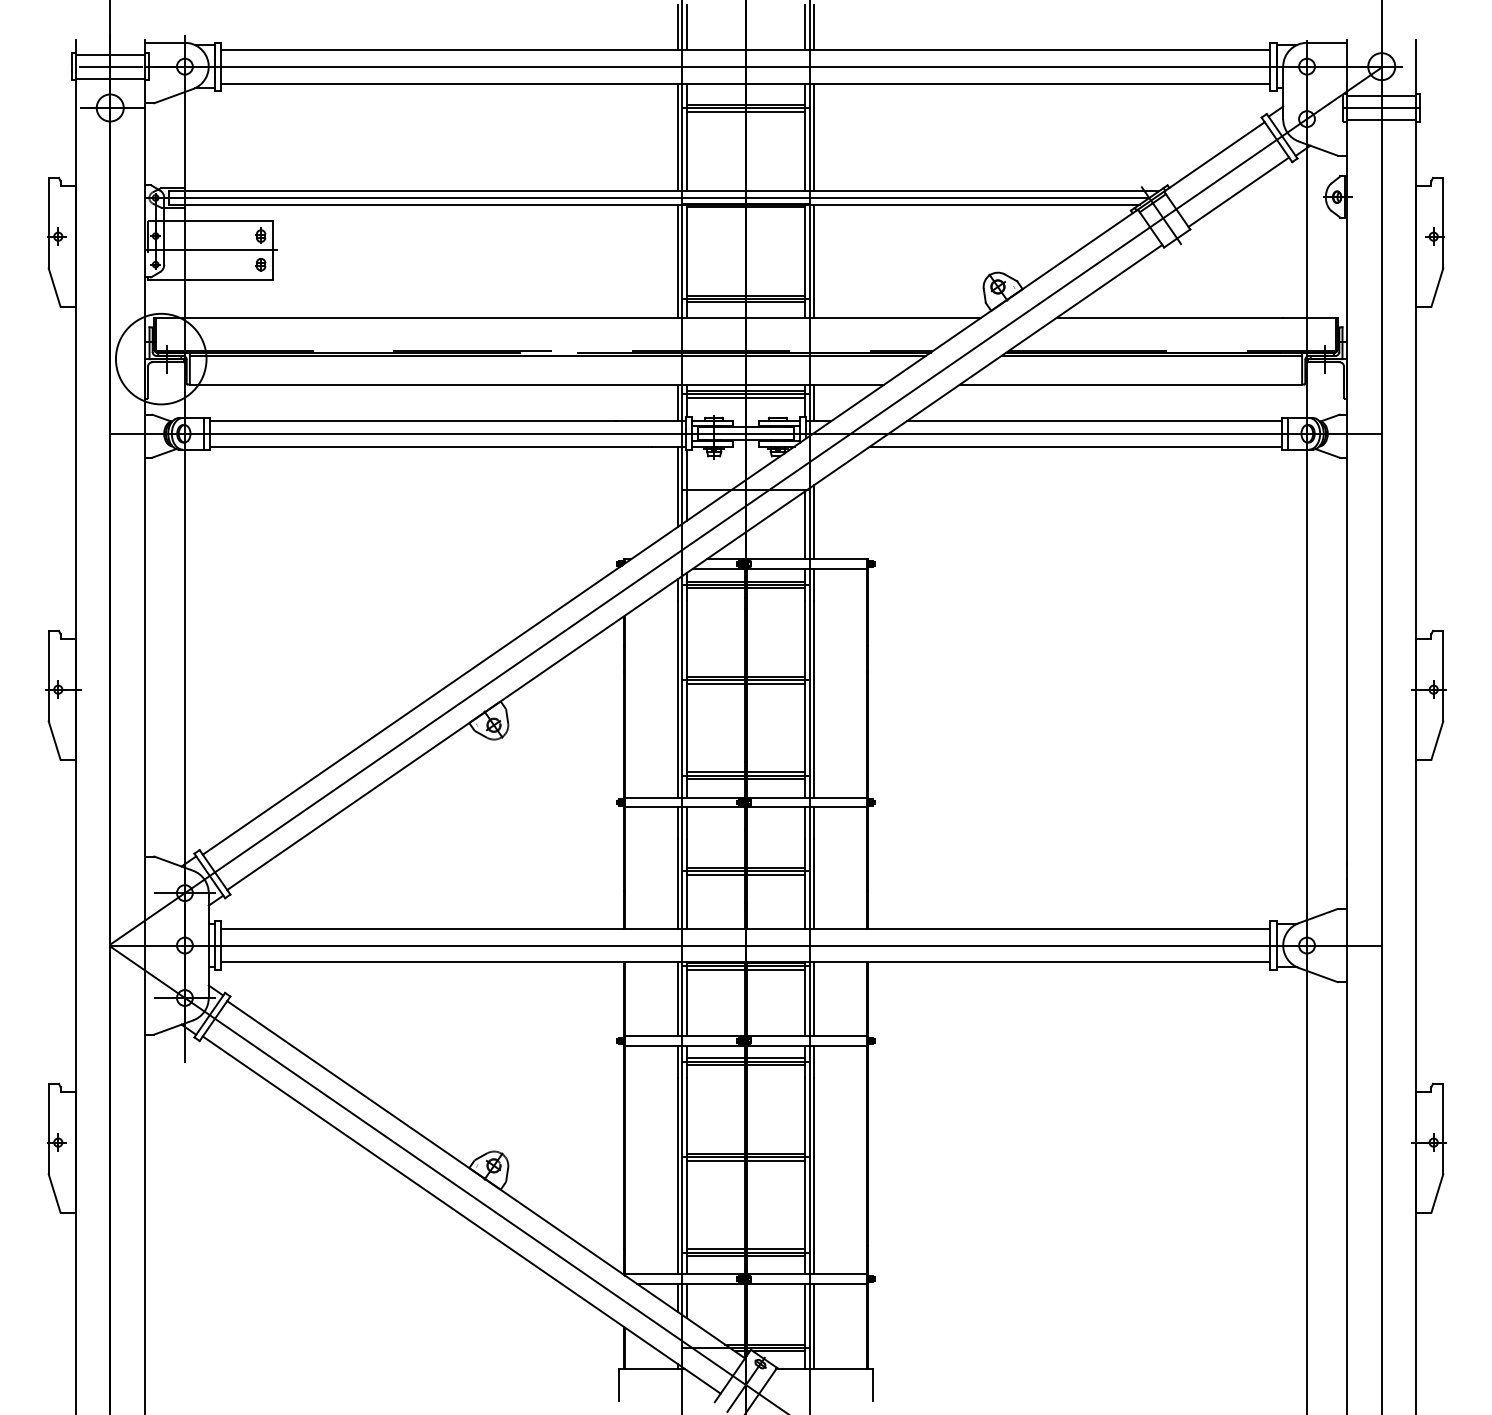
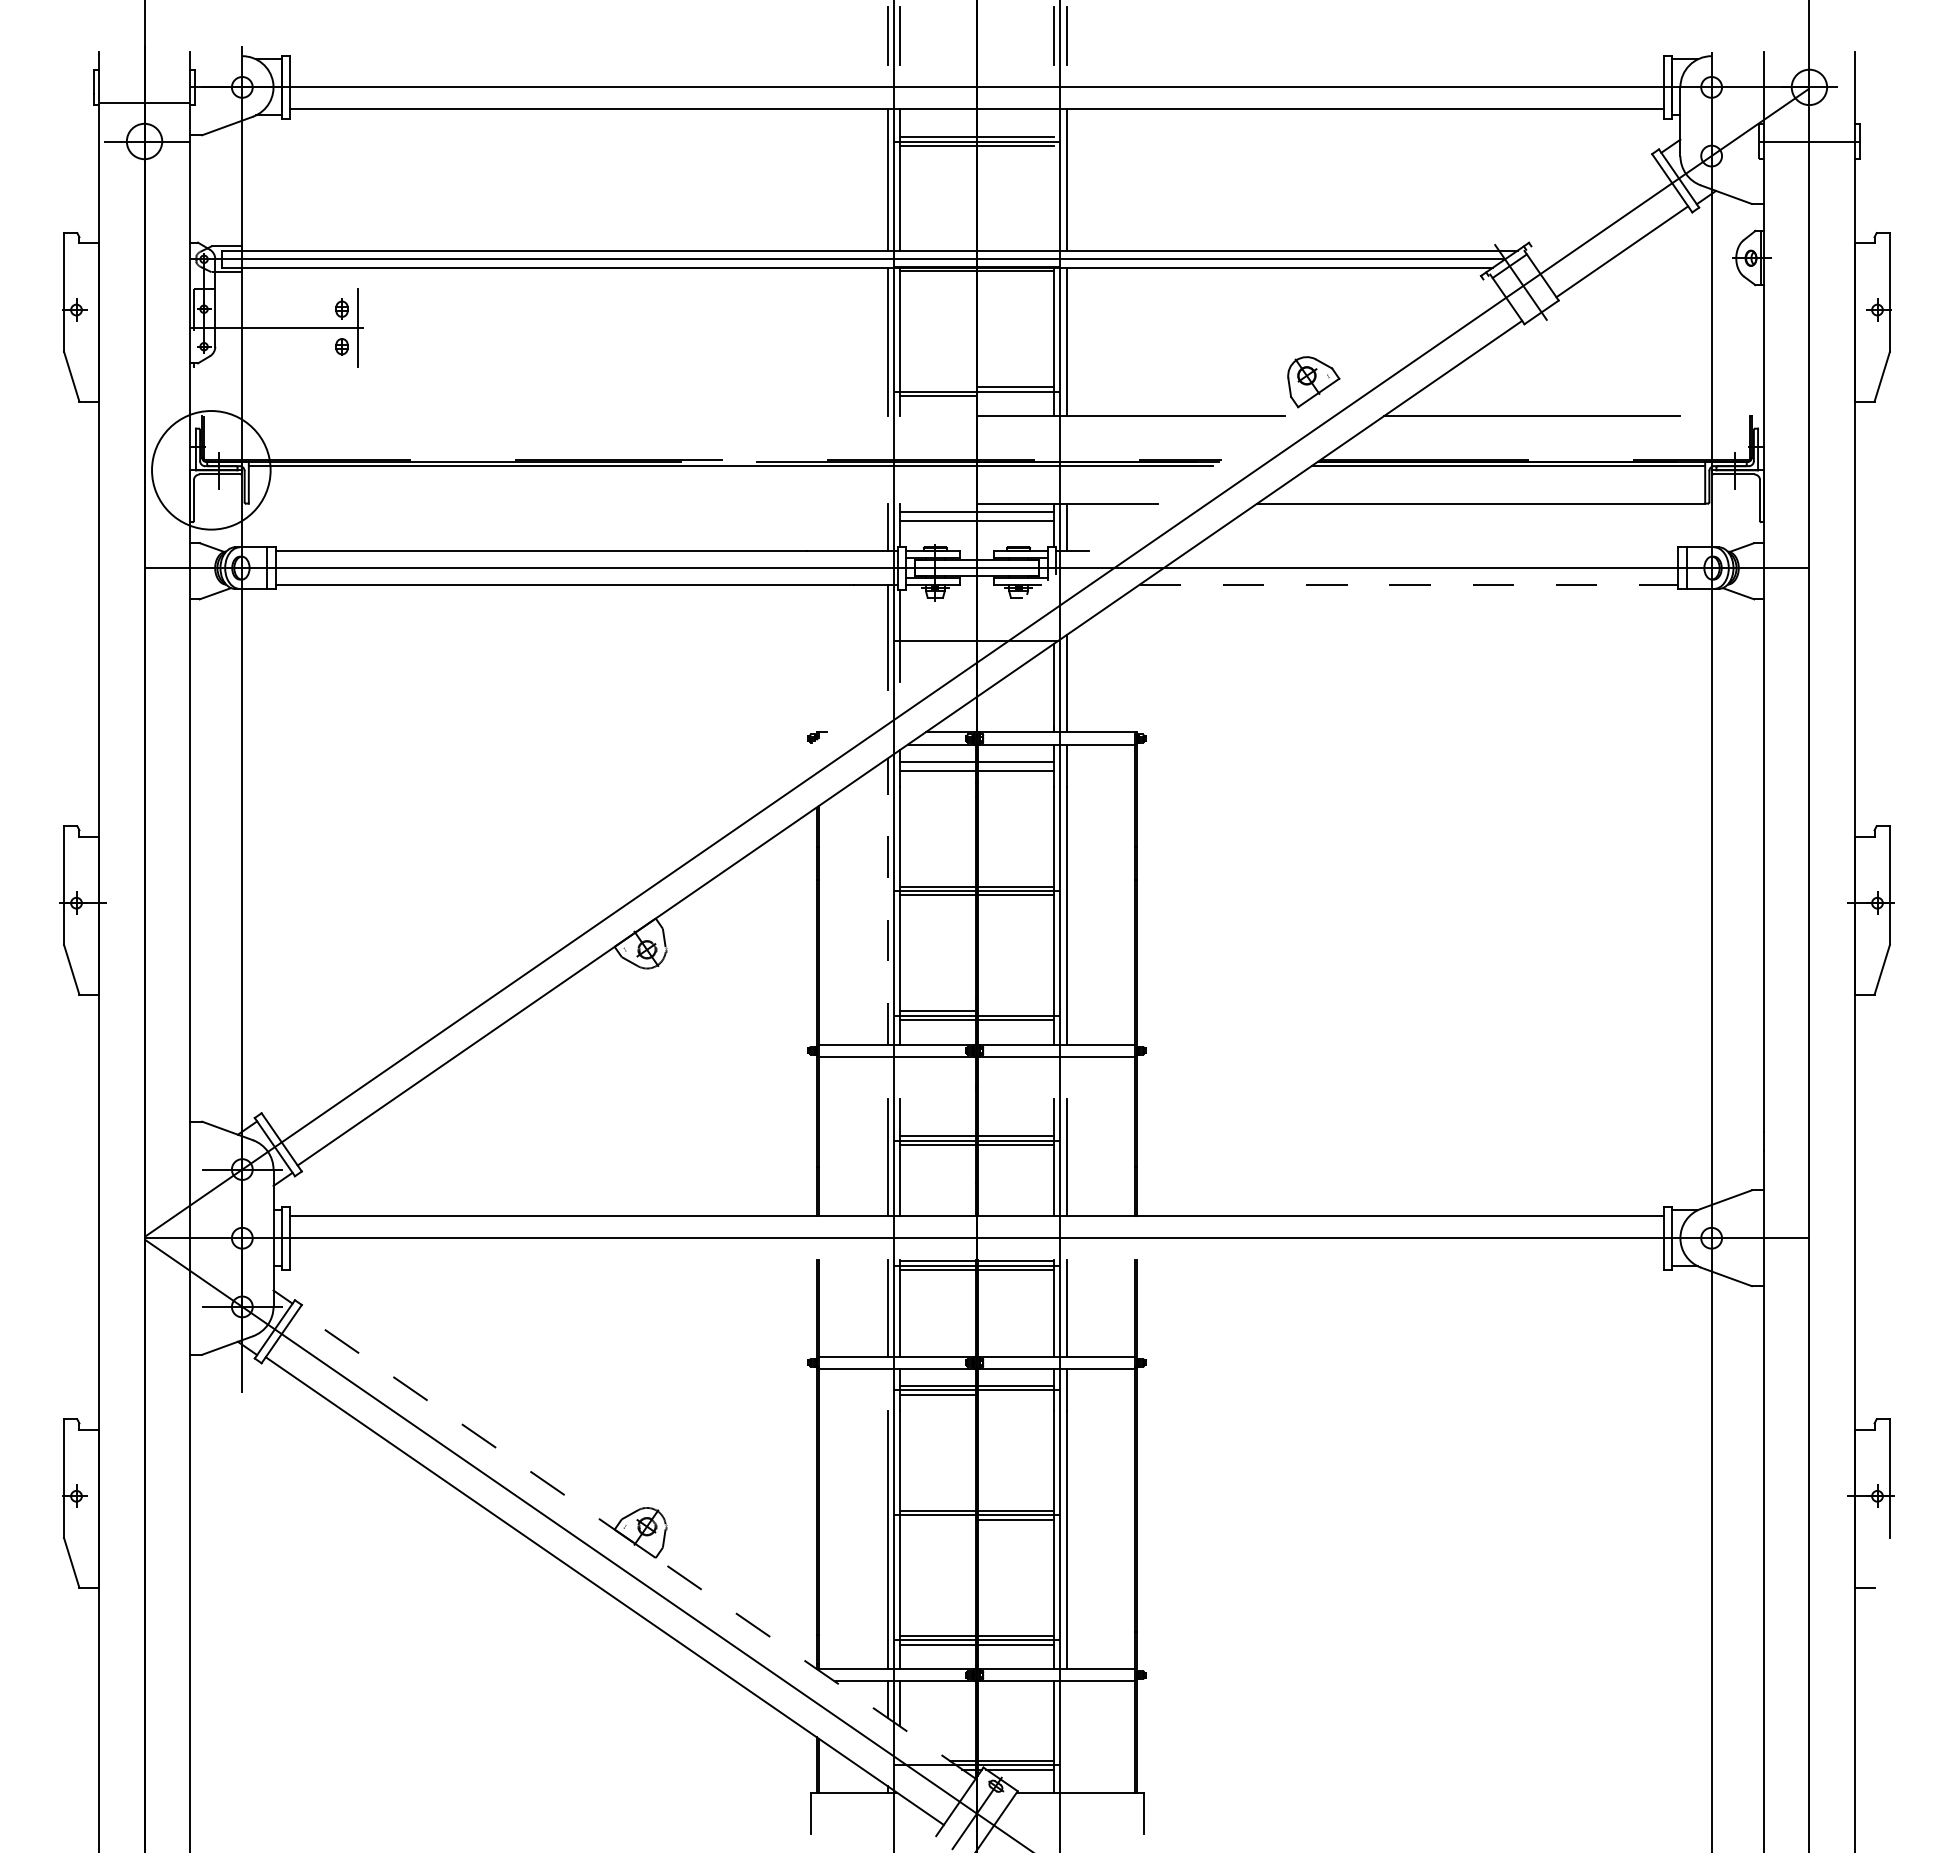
line: (164, 43) -> (215, 56), removed
line: (1326, 43) -> (1737, 56), removed
line: (745, 49) -> (976, 65), removed
line: (110, 54) -> (144, 71), removed
line: (110, 66) -> (144, 87), removed
line: (1381, 95) -> (1809, 125), removed
line: (1381, 120) -> (1809, 157), removed
line: (805, 137) -> (1054, 179), removed
line: (218, 221) -> (286, 289), removed
line: (210, 279) -> (275, 366), removed
line: (715, 295) -> (937, 387), removed
line: (776, 301) -> (1016, 395), removed
line: (450, 318) -> (589, 416), removed
line: (1309, 318) -> (1714, 416), removed
line: (467, 384) -> (612, 503), removed
line: (745, 394) -> (976, 516), removed
line: (1093, 421) -> (1432, 551), removed
line: (1076, 446) -> (1409, 584), solid -> dashed
line: (733, 488) -> (960, 639), removed
line: (745, 585) -> (976, 766), removed
line: (677, 699) -> (887, 915), solid -> dashed
line: (776, 772) -> (1016, 1011), removed
line: (677, 823) -> (887, 1078), removed
line: (687, 823) -> (900, 1078), removed
line: (805, 823) -> (1054, 1078), removed
line: (814, 823) -> (1066, 1078), removed
line: (745, 962) -> (976, 1260), removed
line: (677, 1061) -> (887, 1390), removed
line: (776, 1064) -> (1016, 1394), removed
line: (715, 1160) -> (937, 1519), removed
line: (485, 1179) -> (636, 1544), solid -> dashed
line: (1436, 1193) -> (1881, 1562), removed
line: (814, 1326) -> (1066, 1736), removed

